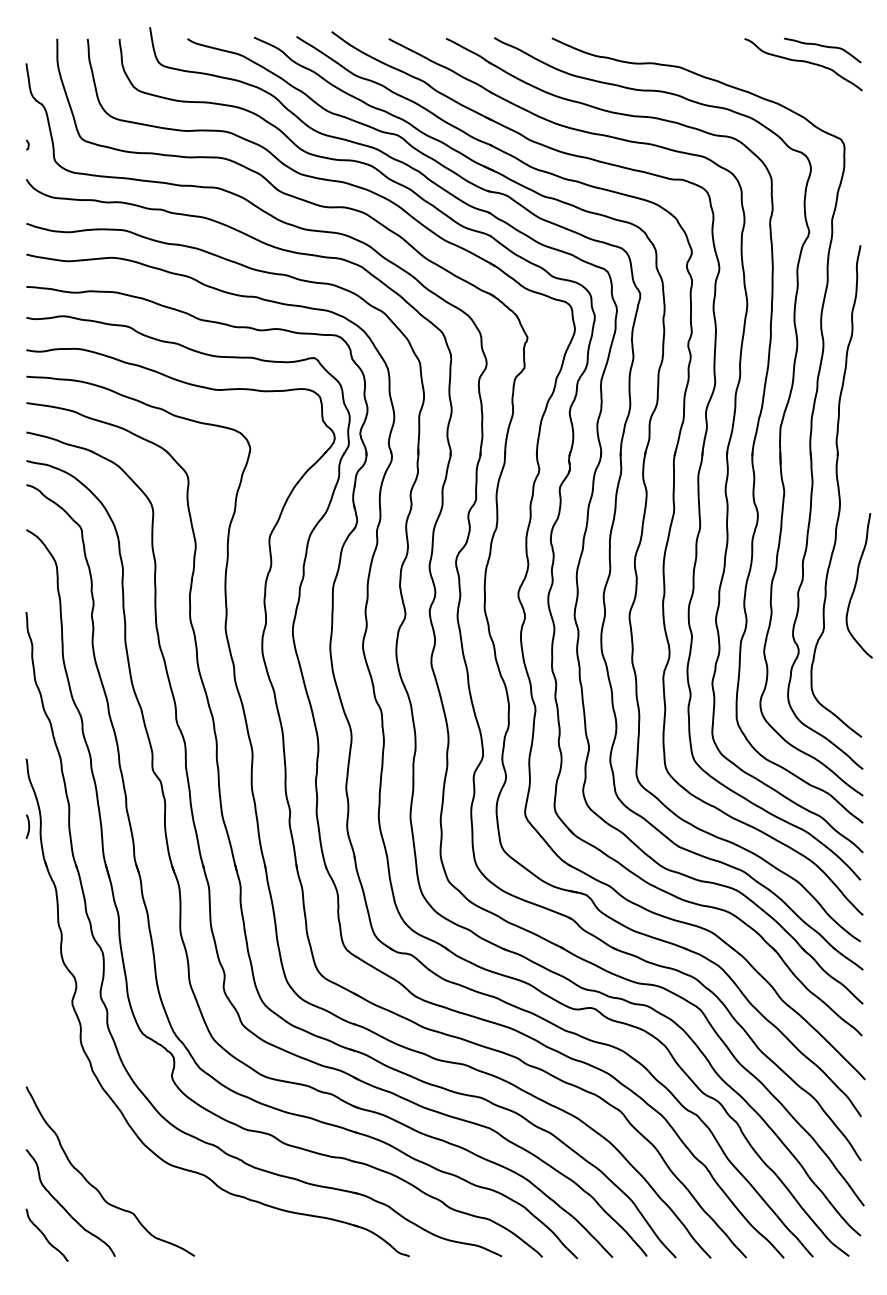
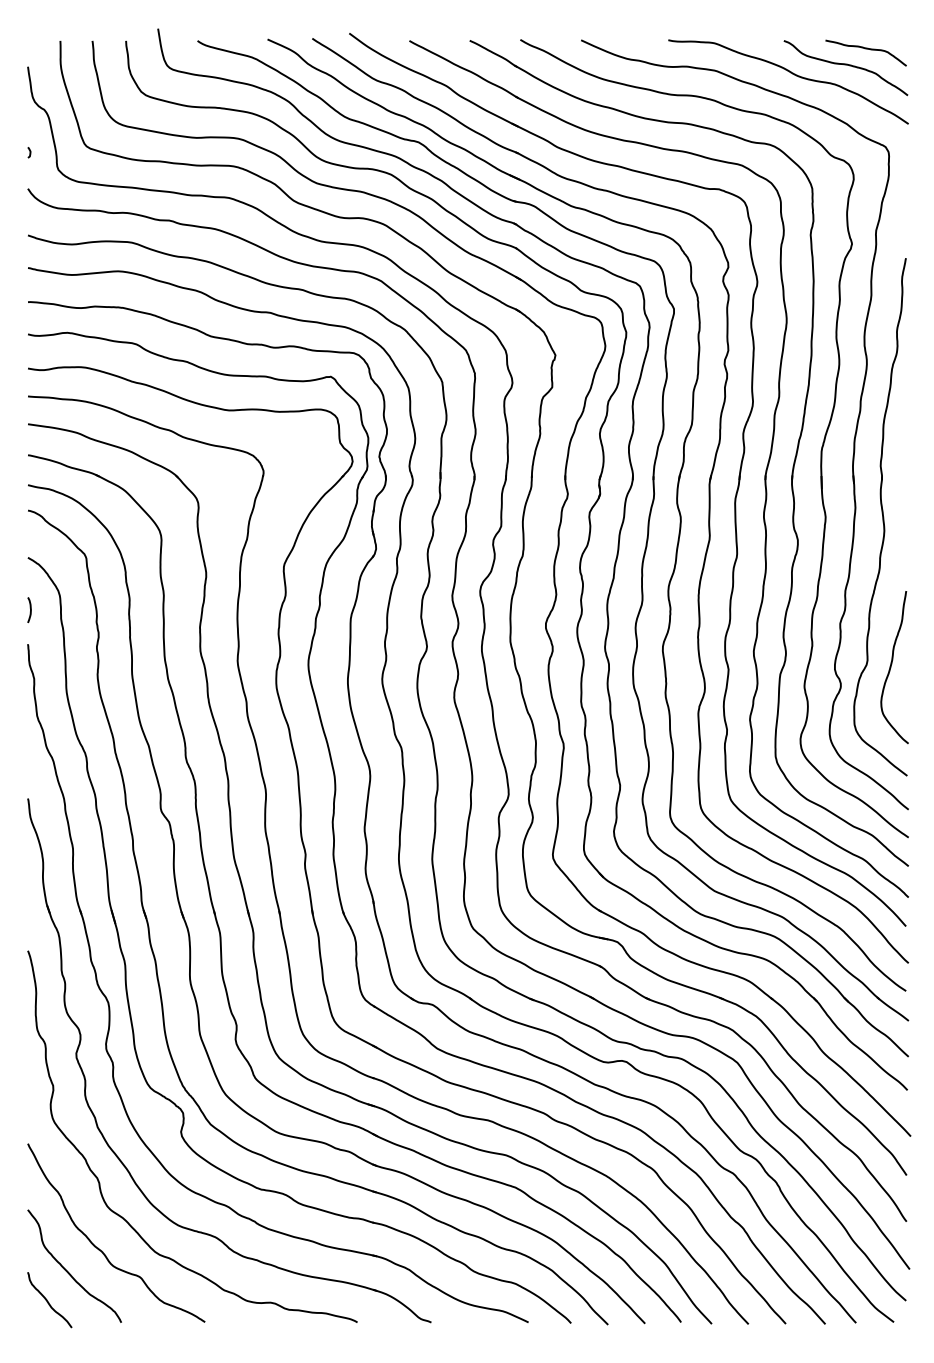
curve: (752, 70) -> (792, 74), added
curve: (856, 585) -> (891, 667), moved
curve: (28, 827) -> (30, 610), moved
curve: (94, 1121) -> (99, 1180), added

